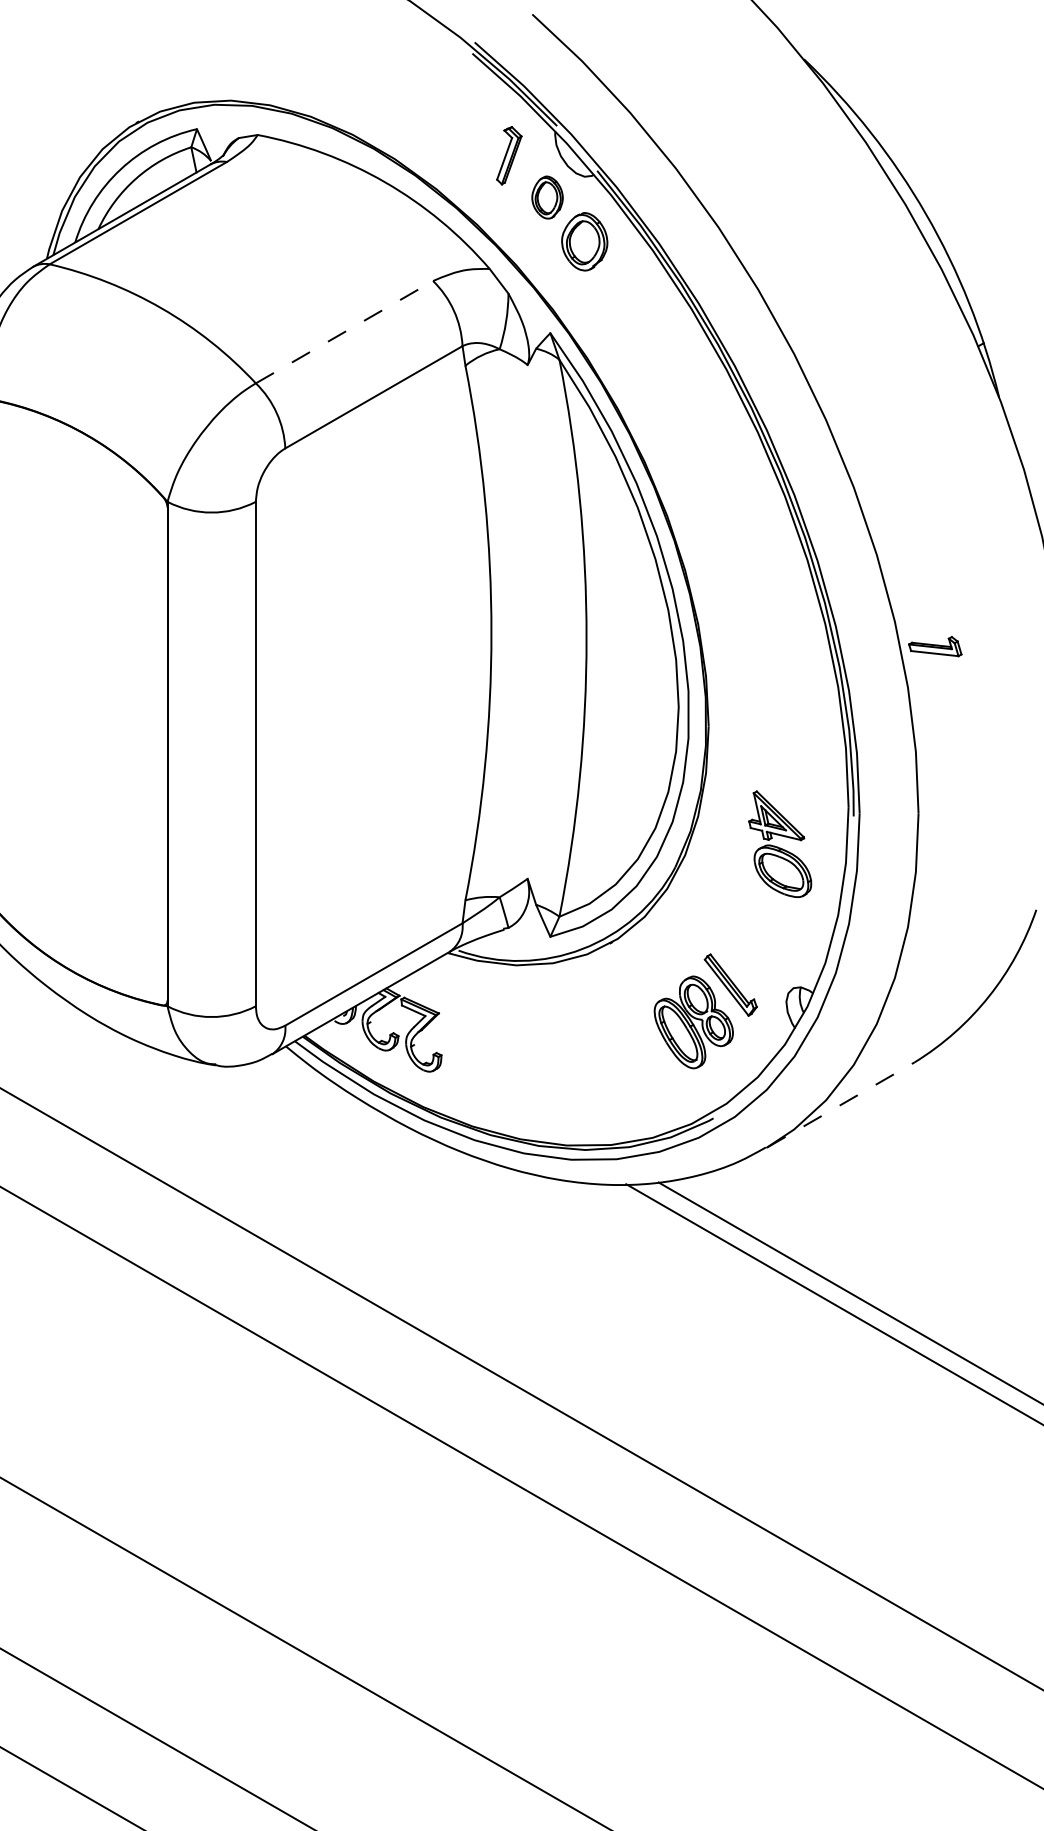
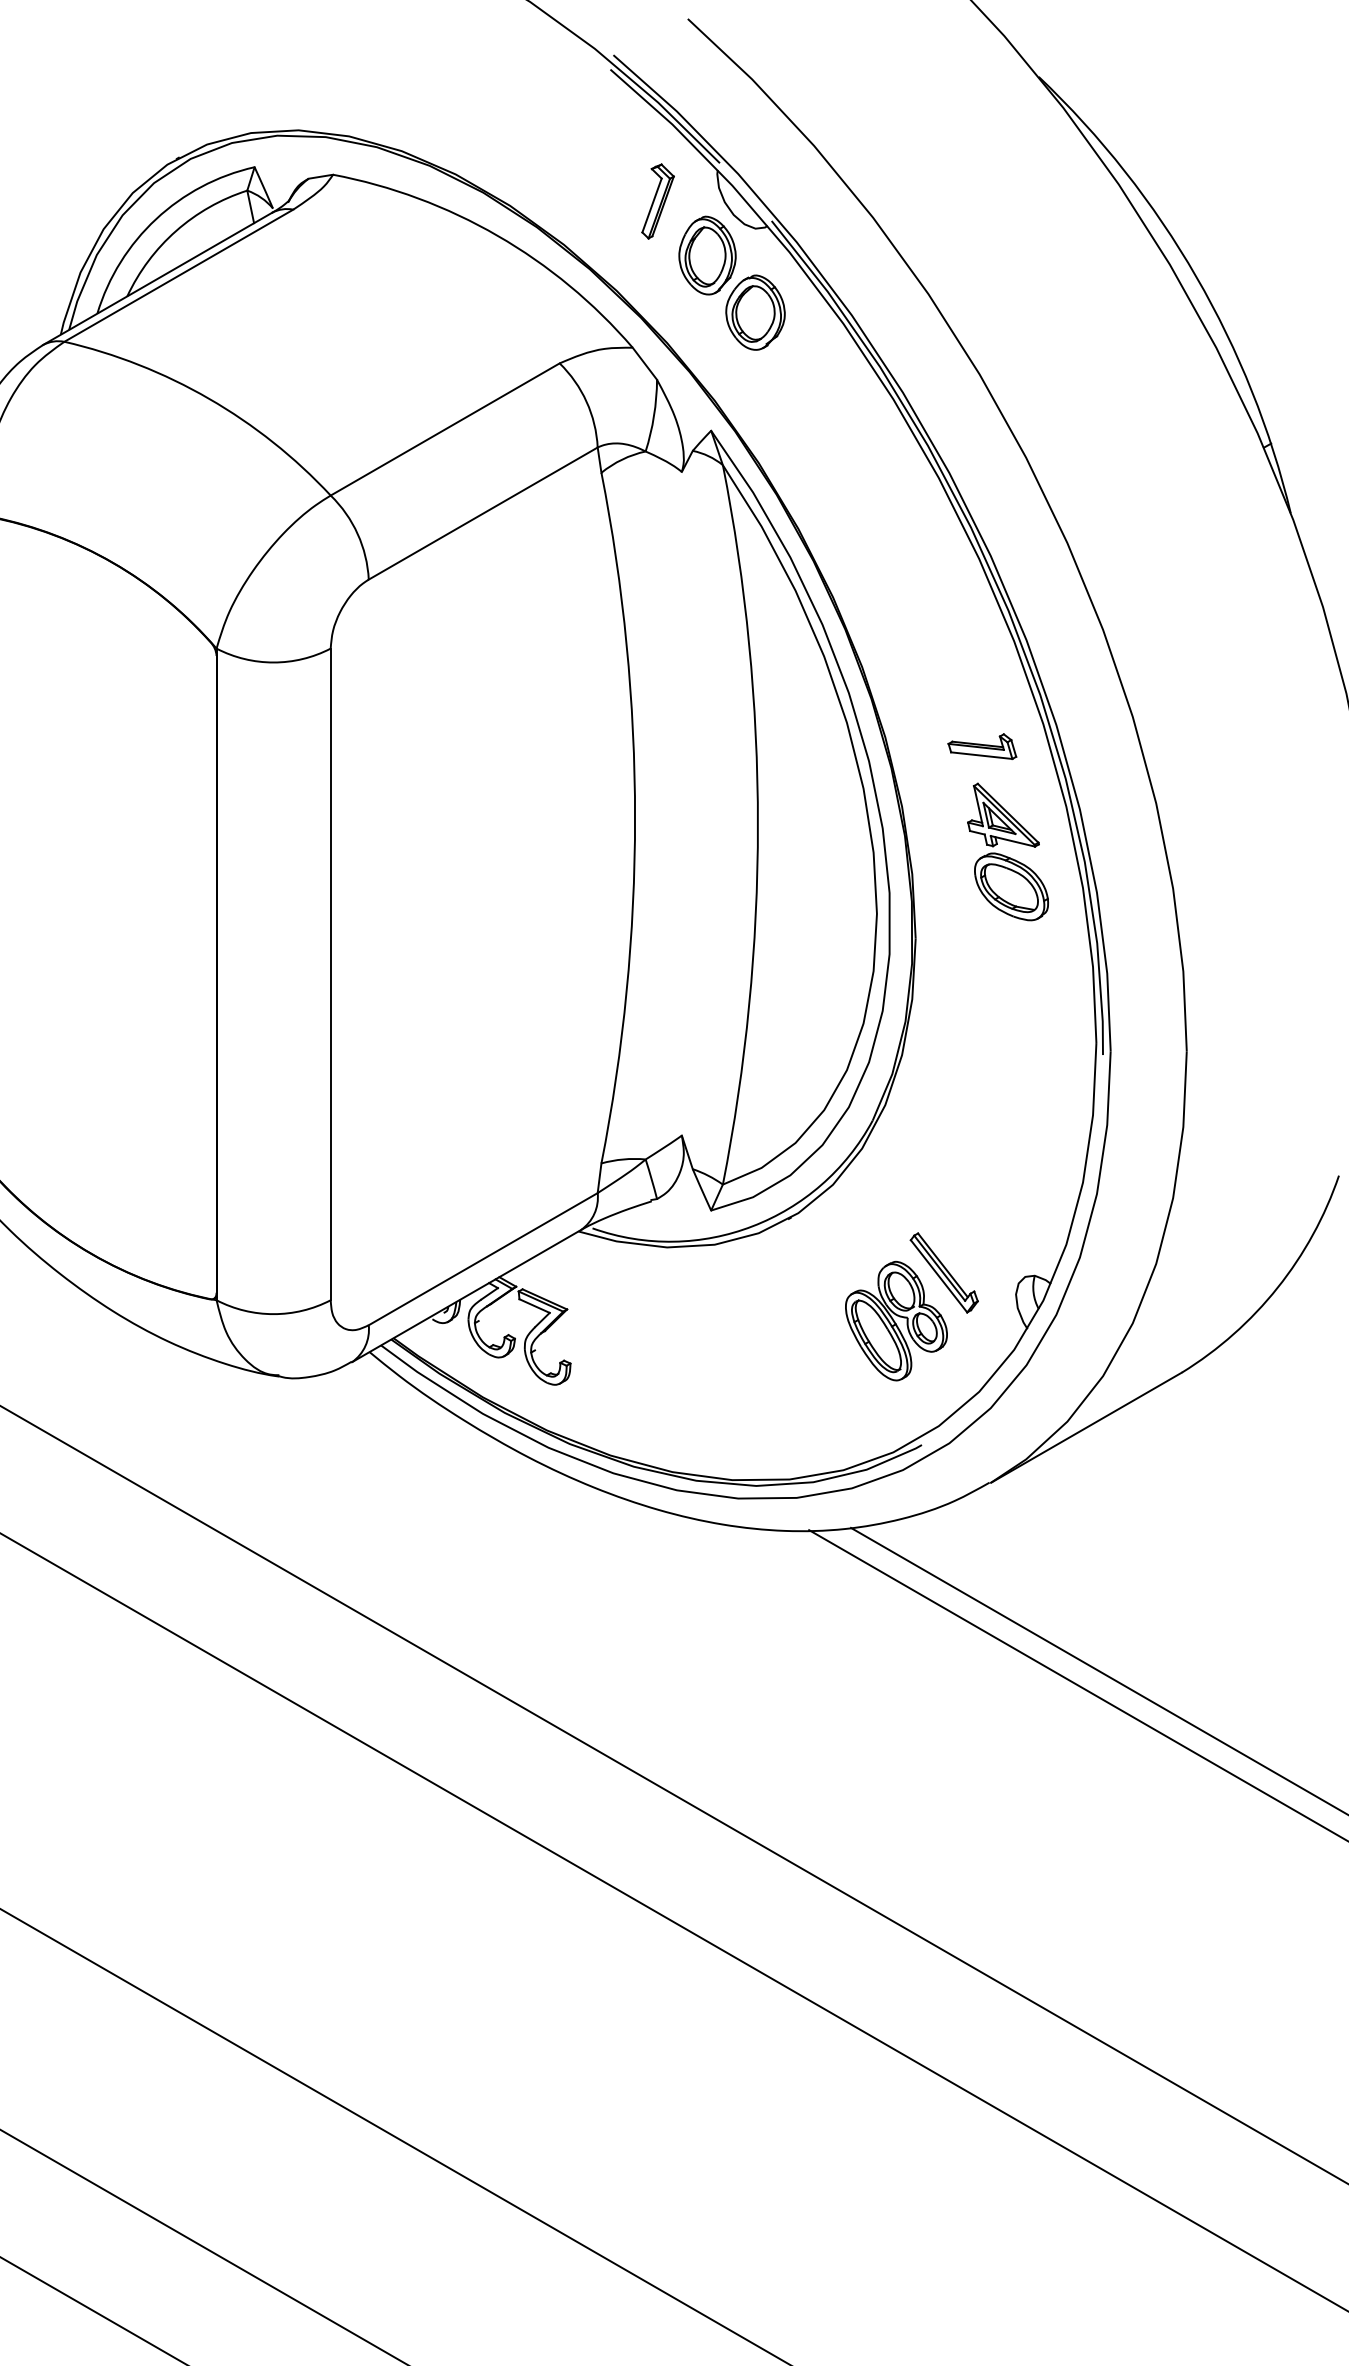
part: (547, 197) -> (707, 255), size x1.43
line: (344, 332) -> (445, 429), dashed -> solid
part: (935, 646) -> (982, 746), moved
part: (779, 843) -> (1007, 851), moved
line: (840, 1104) -> (1086, 1427), dashed -> solid

